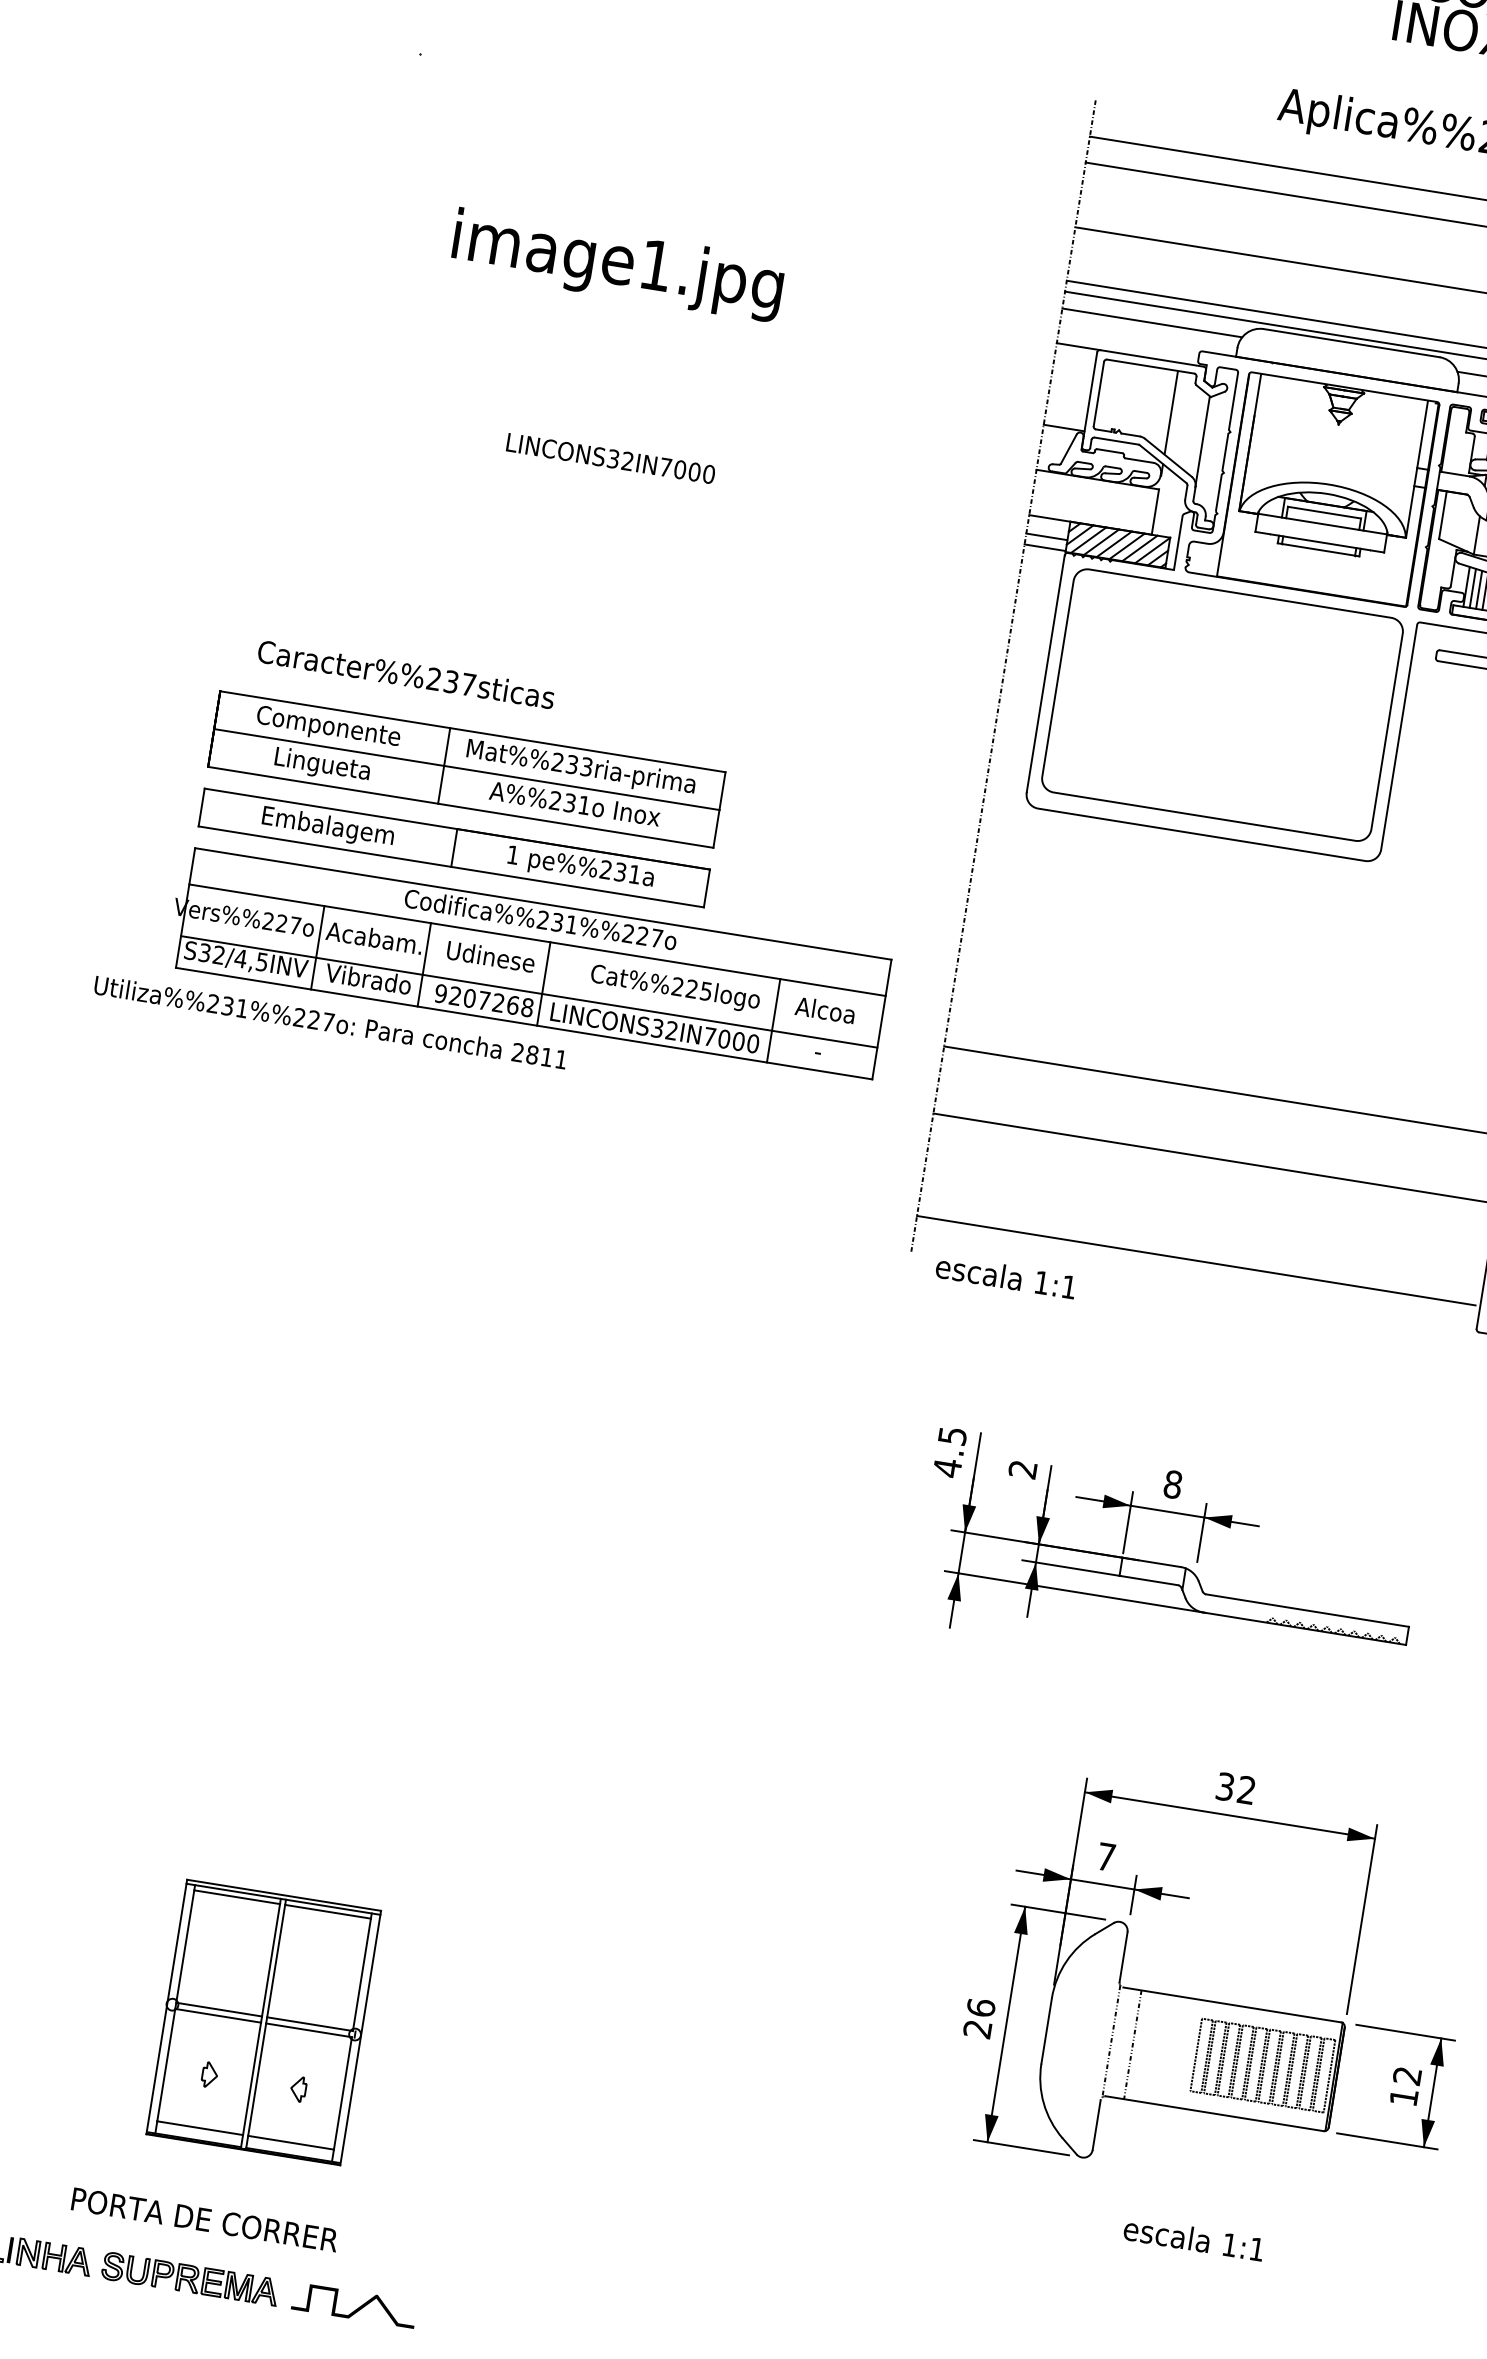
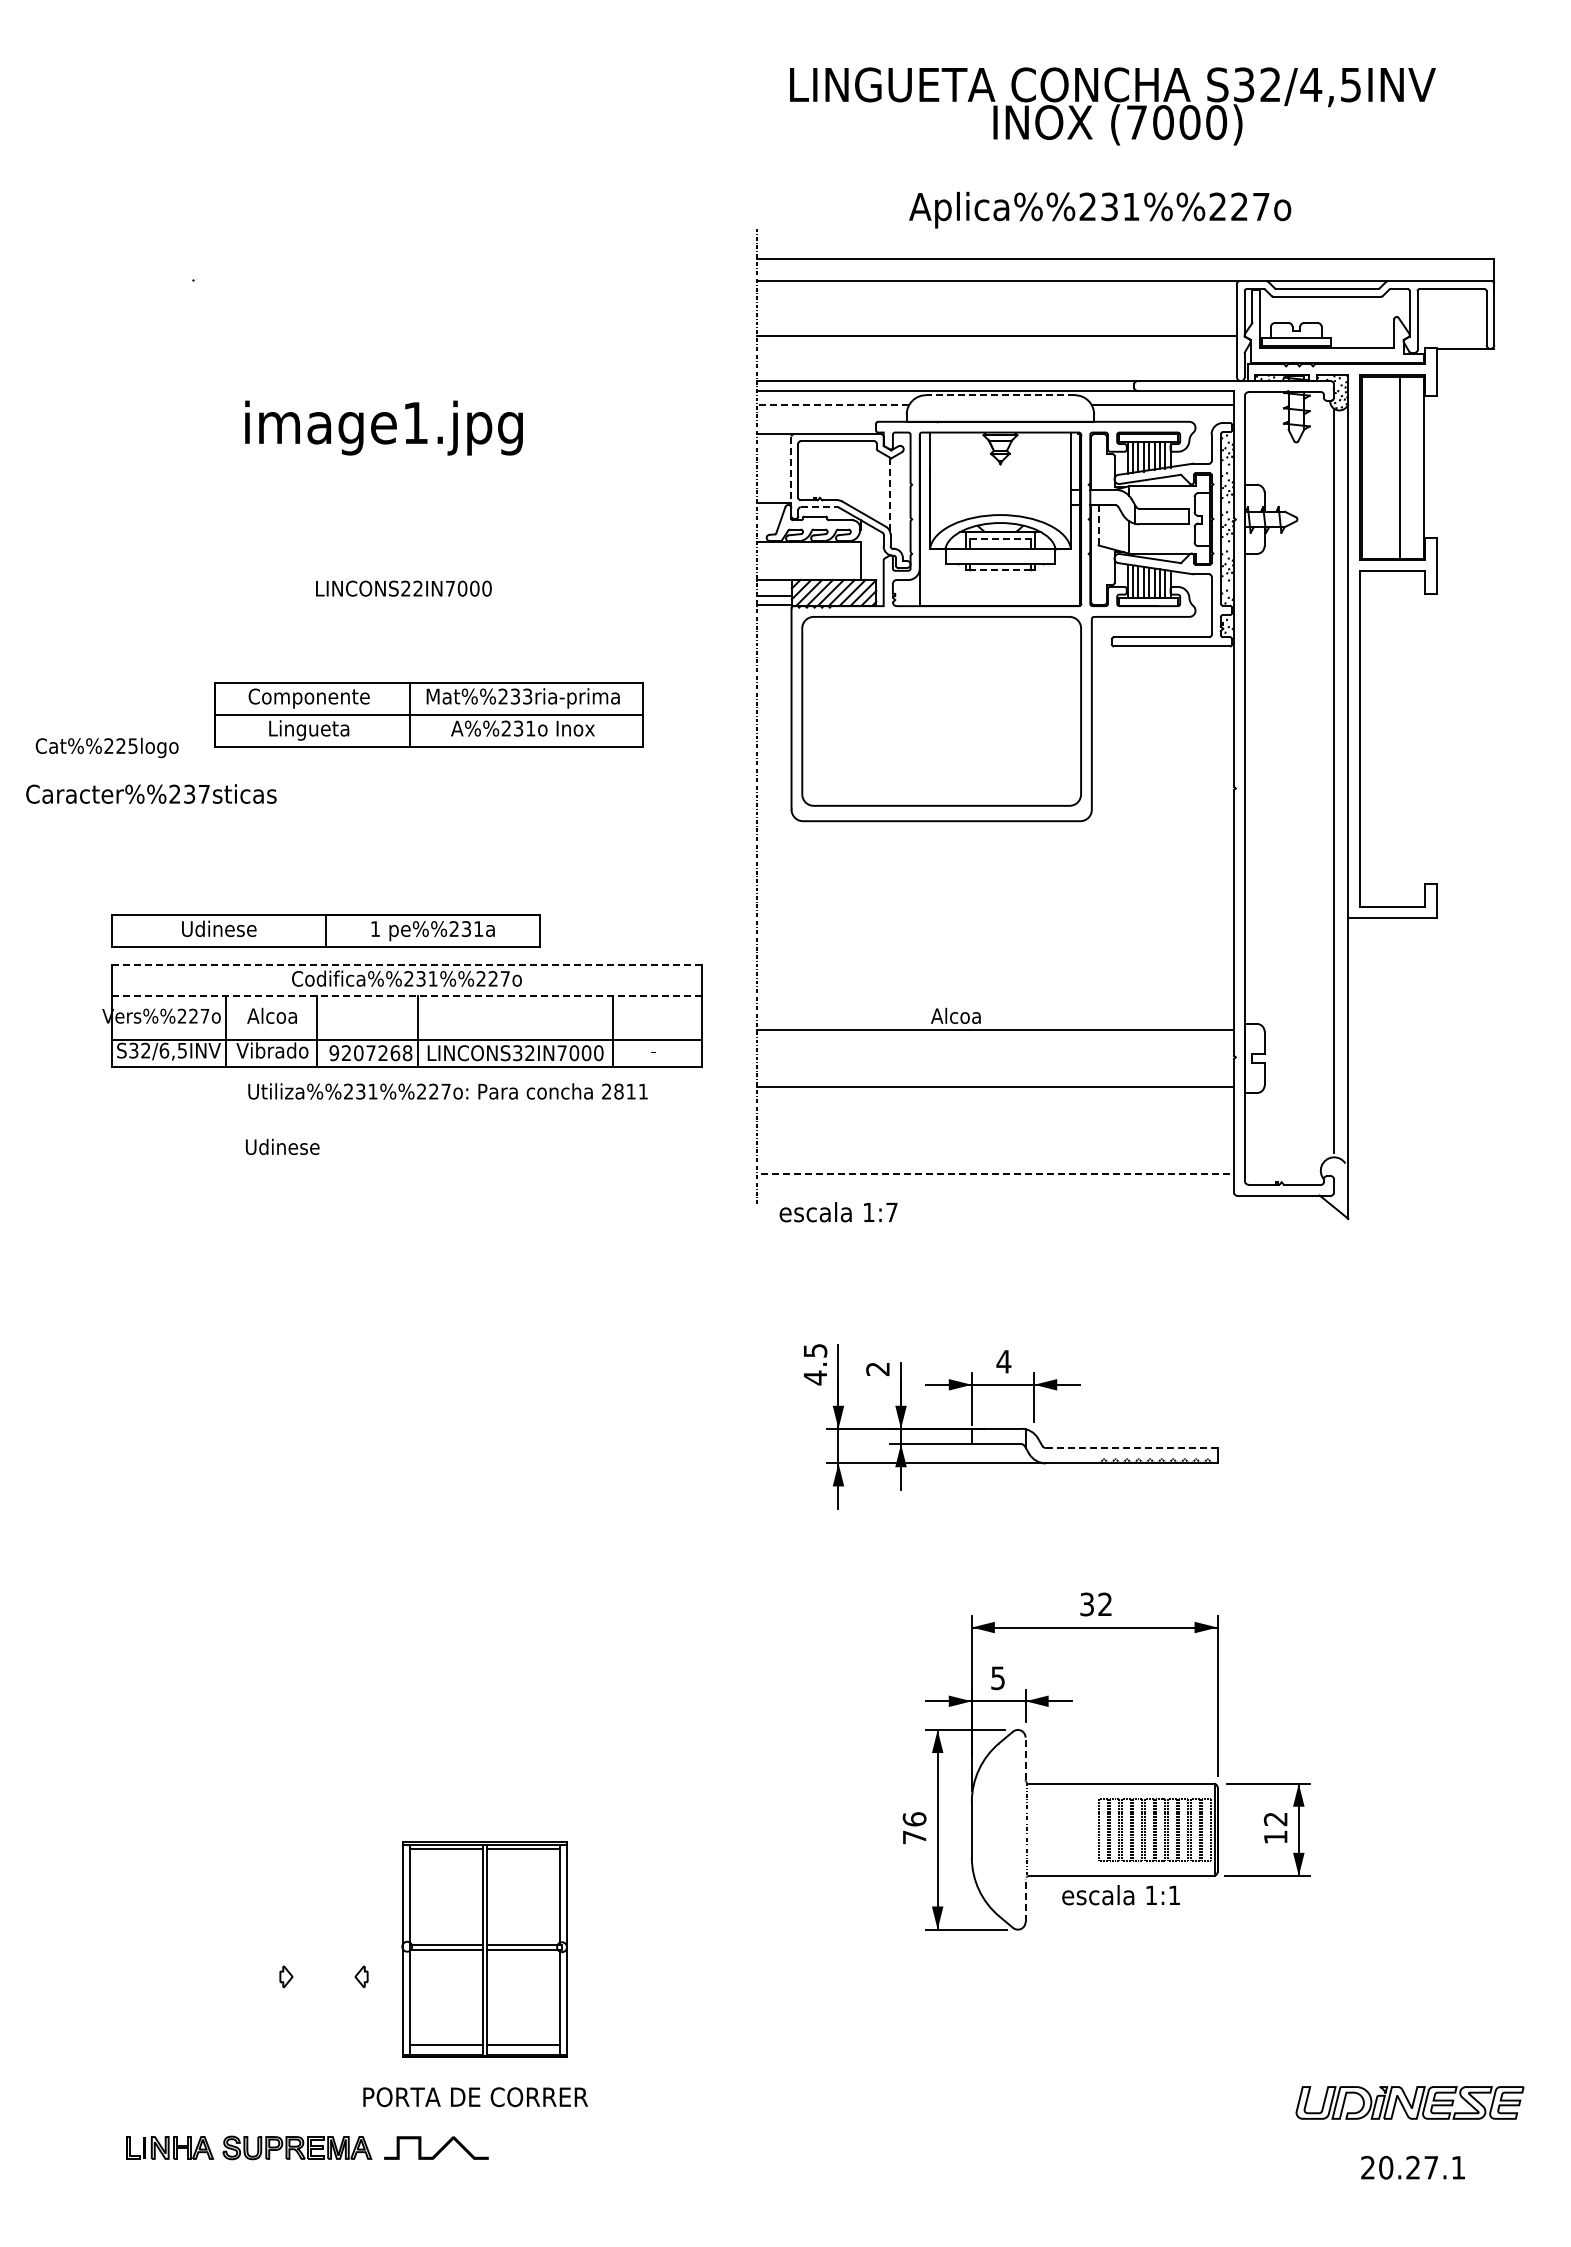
line: (1151, 322) -> (832, 404), solid -> dashed
line: (1351, 343) -> (1000, 395), solid -> dashed
line: (1089, 399) -> (791, 476), solid -> dashed
line: (1171, 412) -> (860, 476), removed
line: (1116, 441) -> (819, 507), solid -> dashed
line: (1202, 443) -> (890, 497), solid -> dashed
text: (612, 458) -> (405, 588), LINCONS32IN7000 -> LINCONS22IN7000
line: (1324, 512) -> (1000, 538), solid -> dashed
line: (1442, 515) -> (1098, 525), solid -> dashed
line: (1318, 550) -> (1000, 570), solid -> dashed
text: (406, 673) -> (151, 793), moved
part: (466, 769) -> (428, 714), moved
text: (327, 827) -> (218, 930), Embalagem -> Udinese
line: (542, 903) -> (406, 965), solid -> dashed
text: (373, 937) -> (271, 1015), Acabam. -> Alcoa
line: (536, 940) -> (406, 996), solid -> dashed
text: (490, 956) -> (282, 1146), moved
text: (241, 958) -> (164, 1050), S32/4,5INV -> S32/6,5INV
text: (674, 988) -> (106, 747), moved
text: (824, 1009) -> (955, 1015), moved
text: (330, 1022) -> (447, 1091), moved
line: (1196, 1260) -> (993, 1173), solid -> dashed
text: (1068, 1286) -> (891, 1211), 1:1 -> 1:7
text: (1172, 1484) -> (1003, 1361), 8 -> 4
line: (1307, 1611) -> (1131, 1448), solid -> dashed
text: (1105, 1857) -> (997, 1678), 7 -> 5
line: (1123, 1956) -> (1025, 1758), solid -> dashed
part: (263, 2022) -> (484, 1949), moved
text: (977, 2029) -> (914, 1837), 26 -> 76
line: (1132, 2044) -> (1044, 1829), removed
line: (1096, 2124) -> (1025, 1900), solid -> dashed
text: (204, 2220) -> (475, 2097), moved
text: (1193, 2239) -> (1120, 1895), moved

